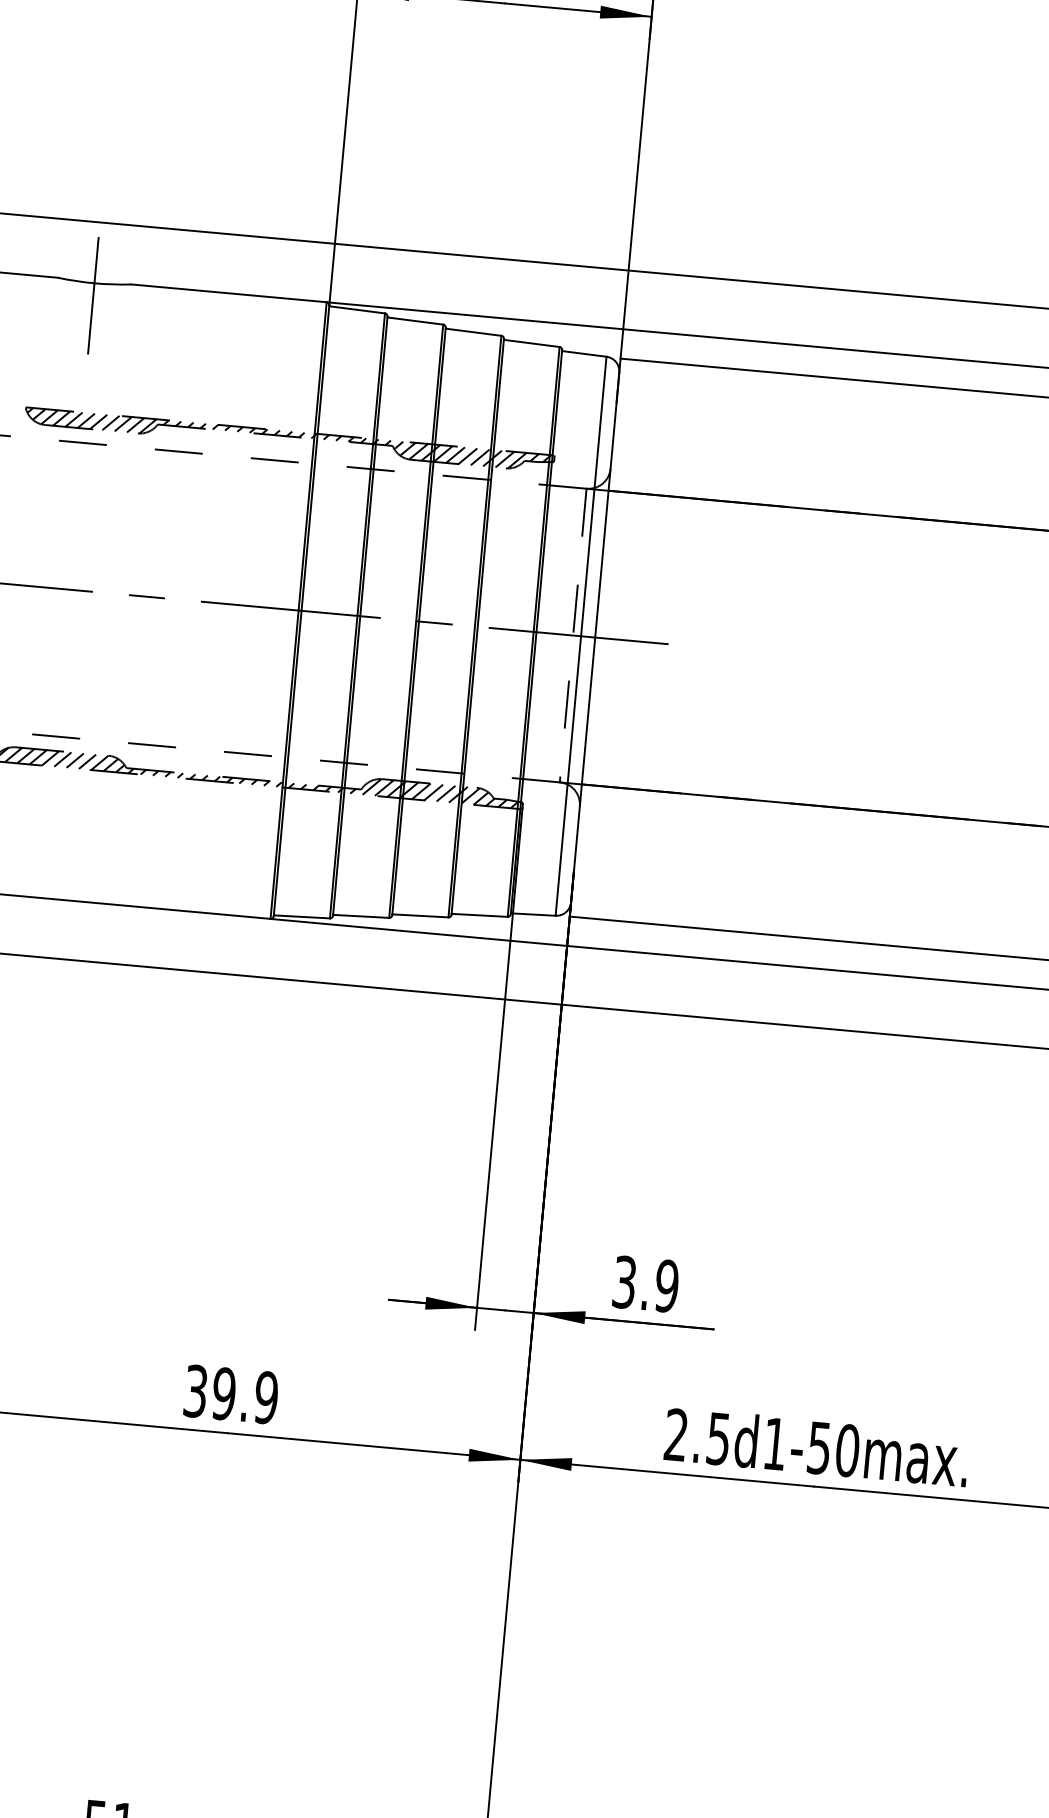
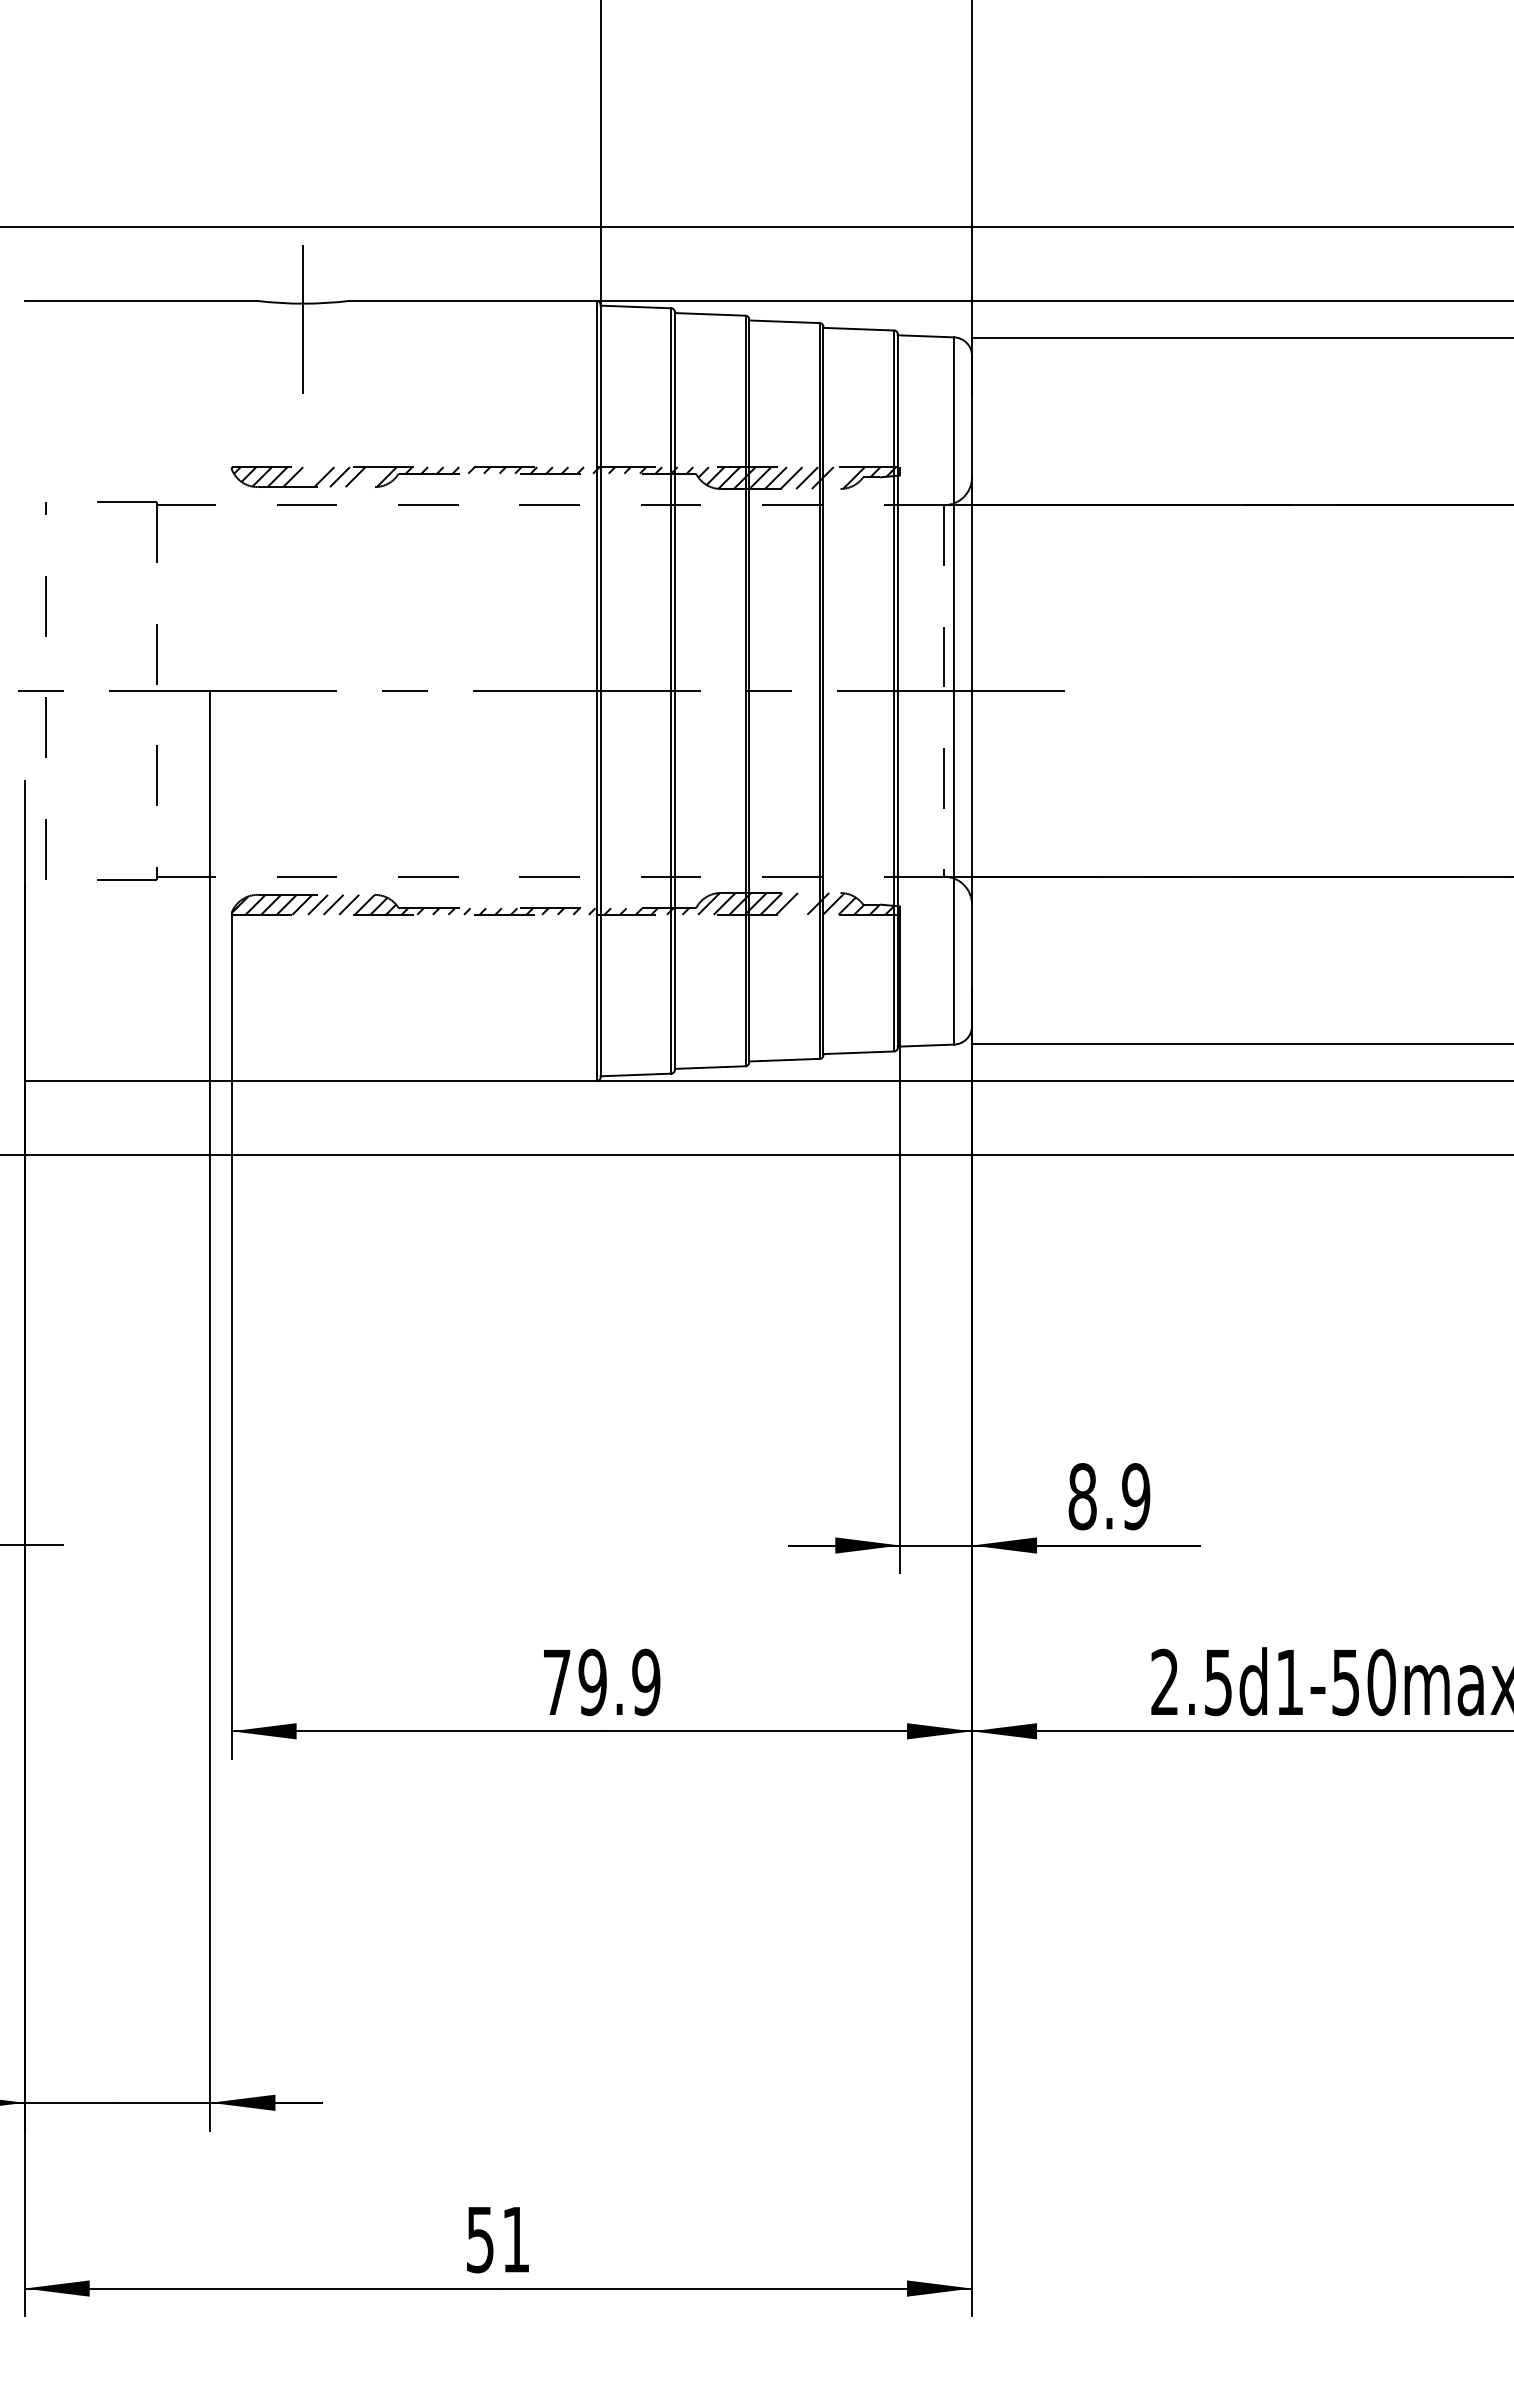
line: (86, 421) -> (308, 477), removed
line: (135, 425) -> (371, 477), removed
line: (505, 459) -> (838, 477), removed
line: (445, 793) -> (802, 903), removed
text: (624, 1282) -> (1082, 1496), 3.9 -> 8.9
text: (195, 1391) -> (556, 1682), 39.9 -> 79.9

